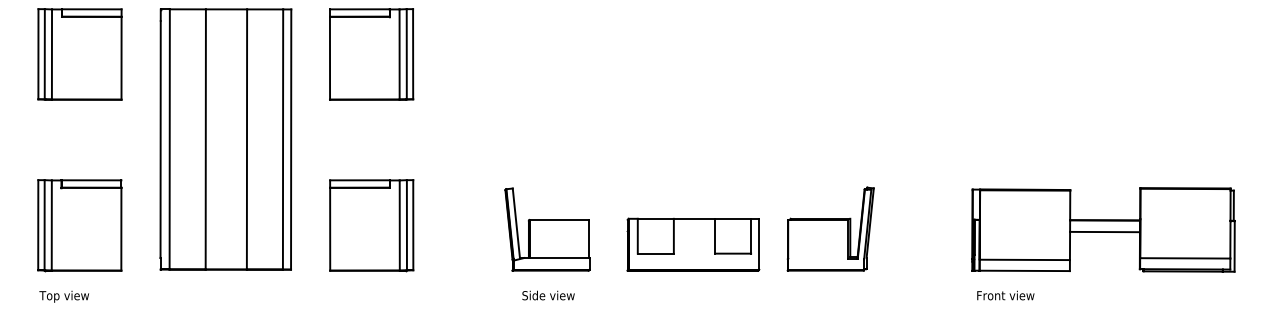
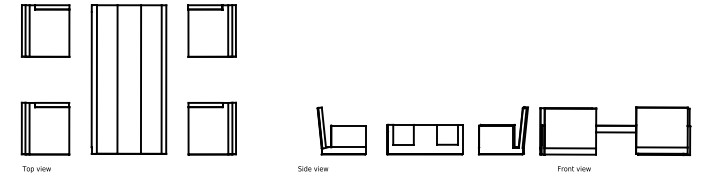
part: (689, 228) -> (422, 130), moved
part: (1103, 230) -> (615, 131), moved

